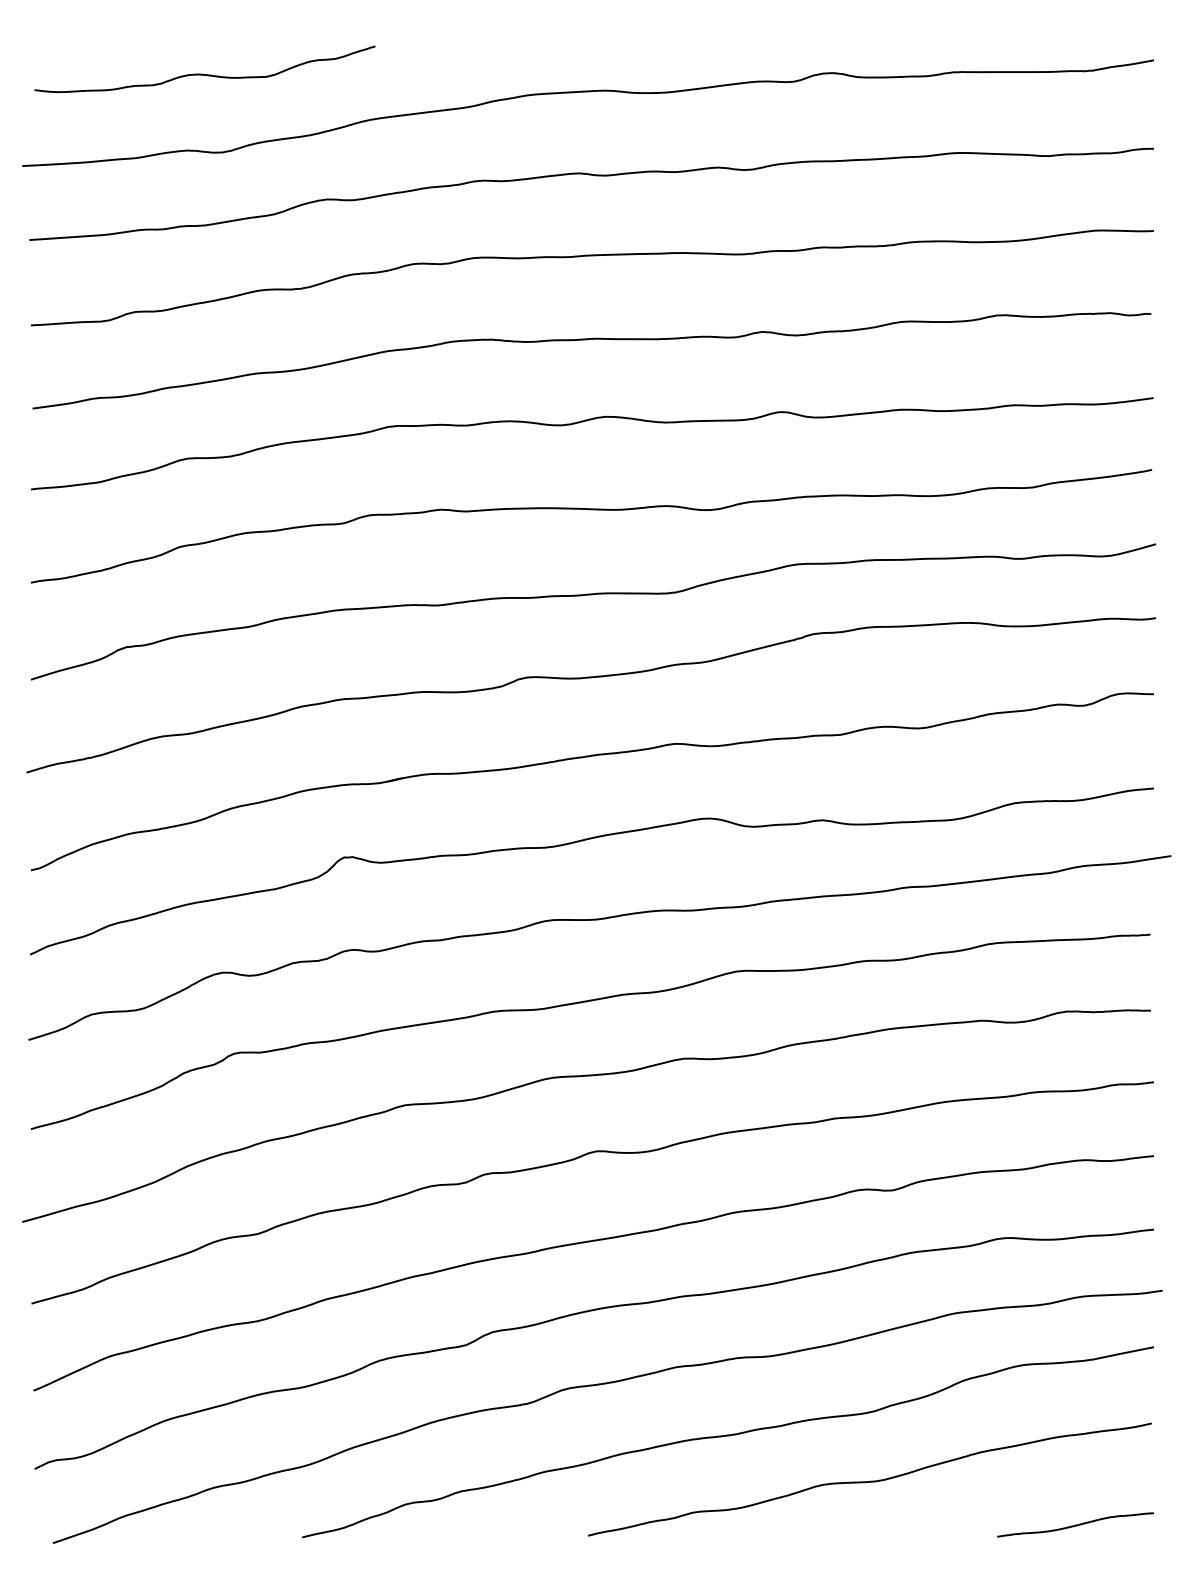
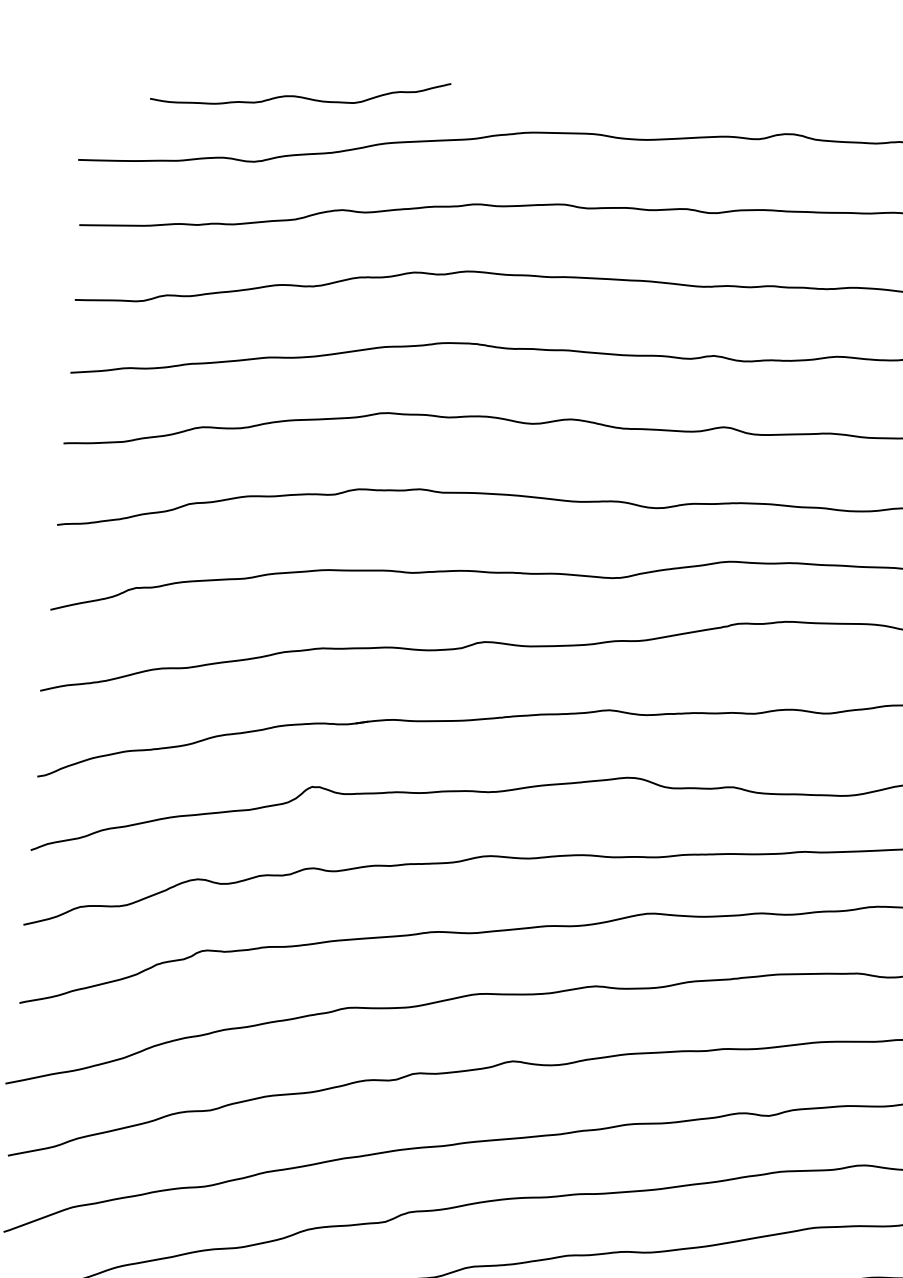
curve: (202, 73) -> (298, 95), moved

